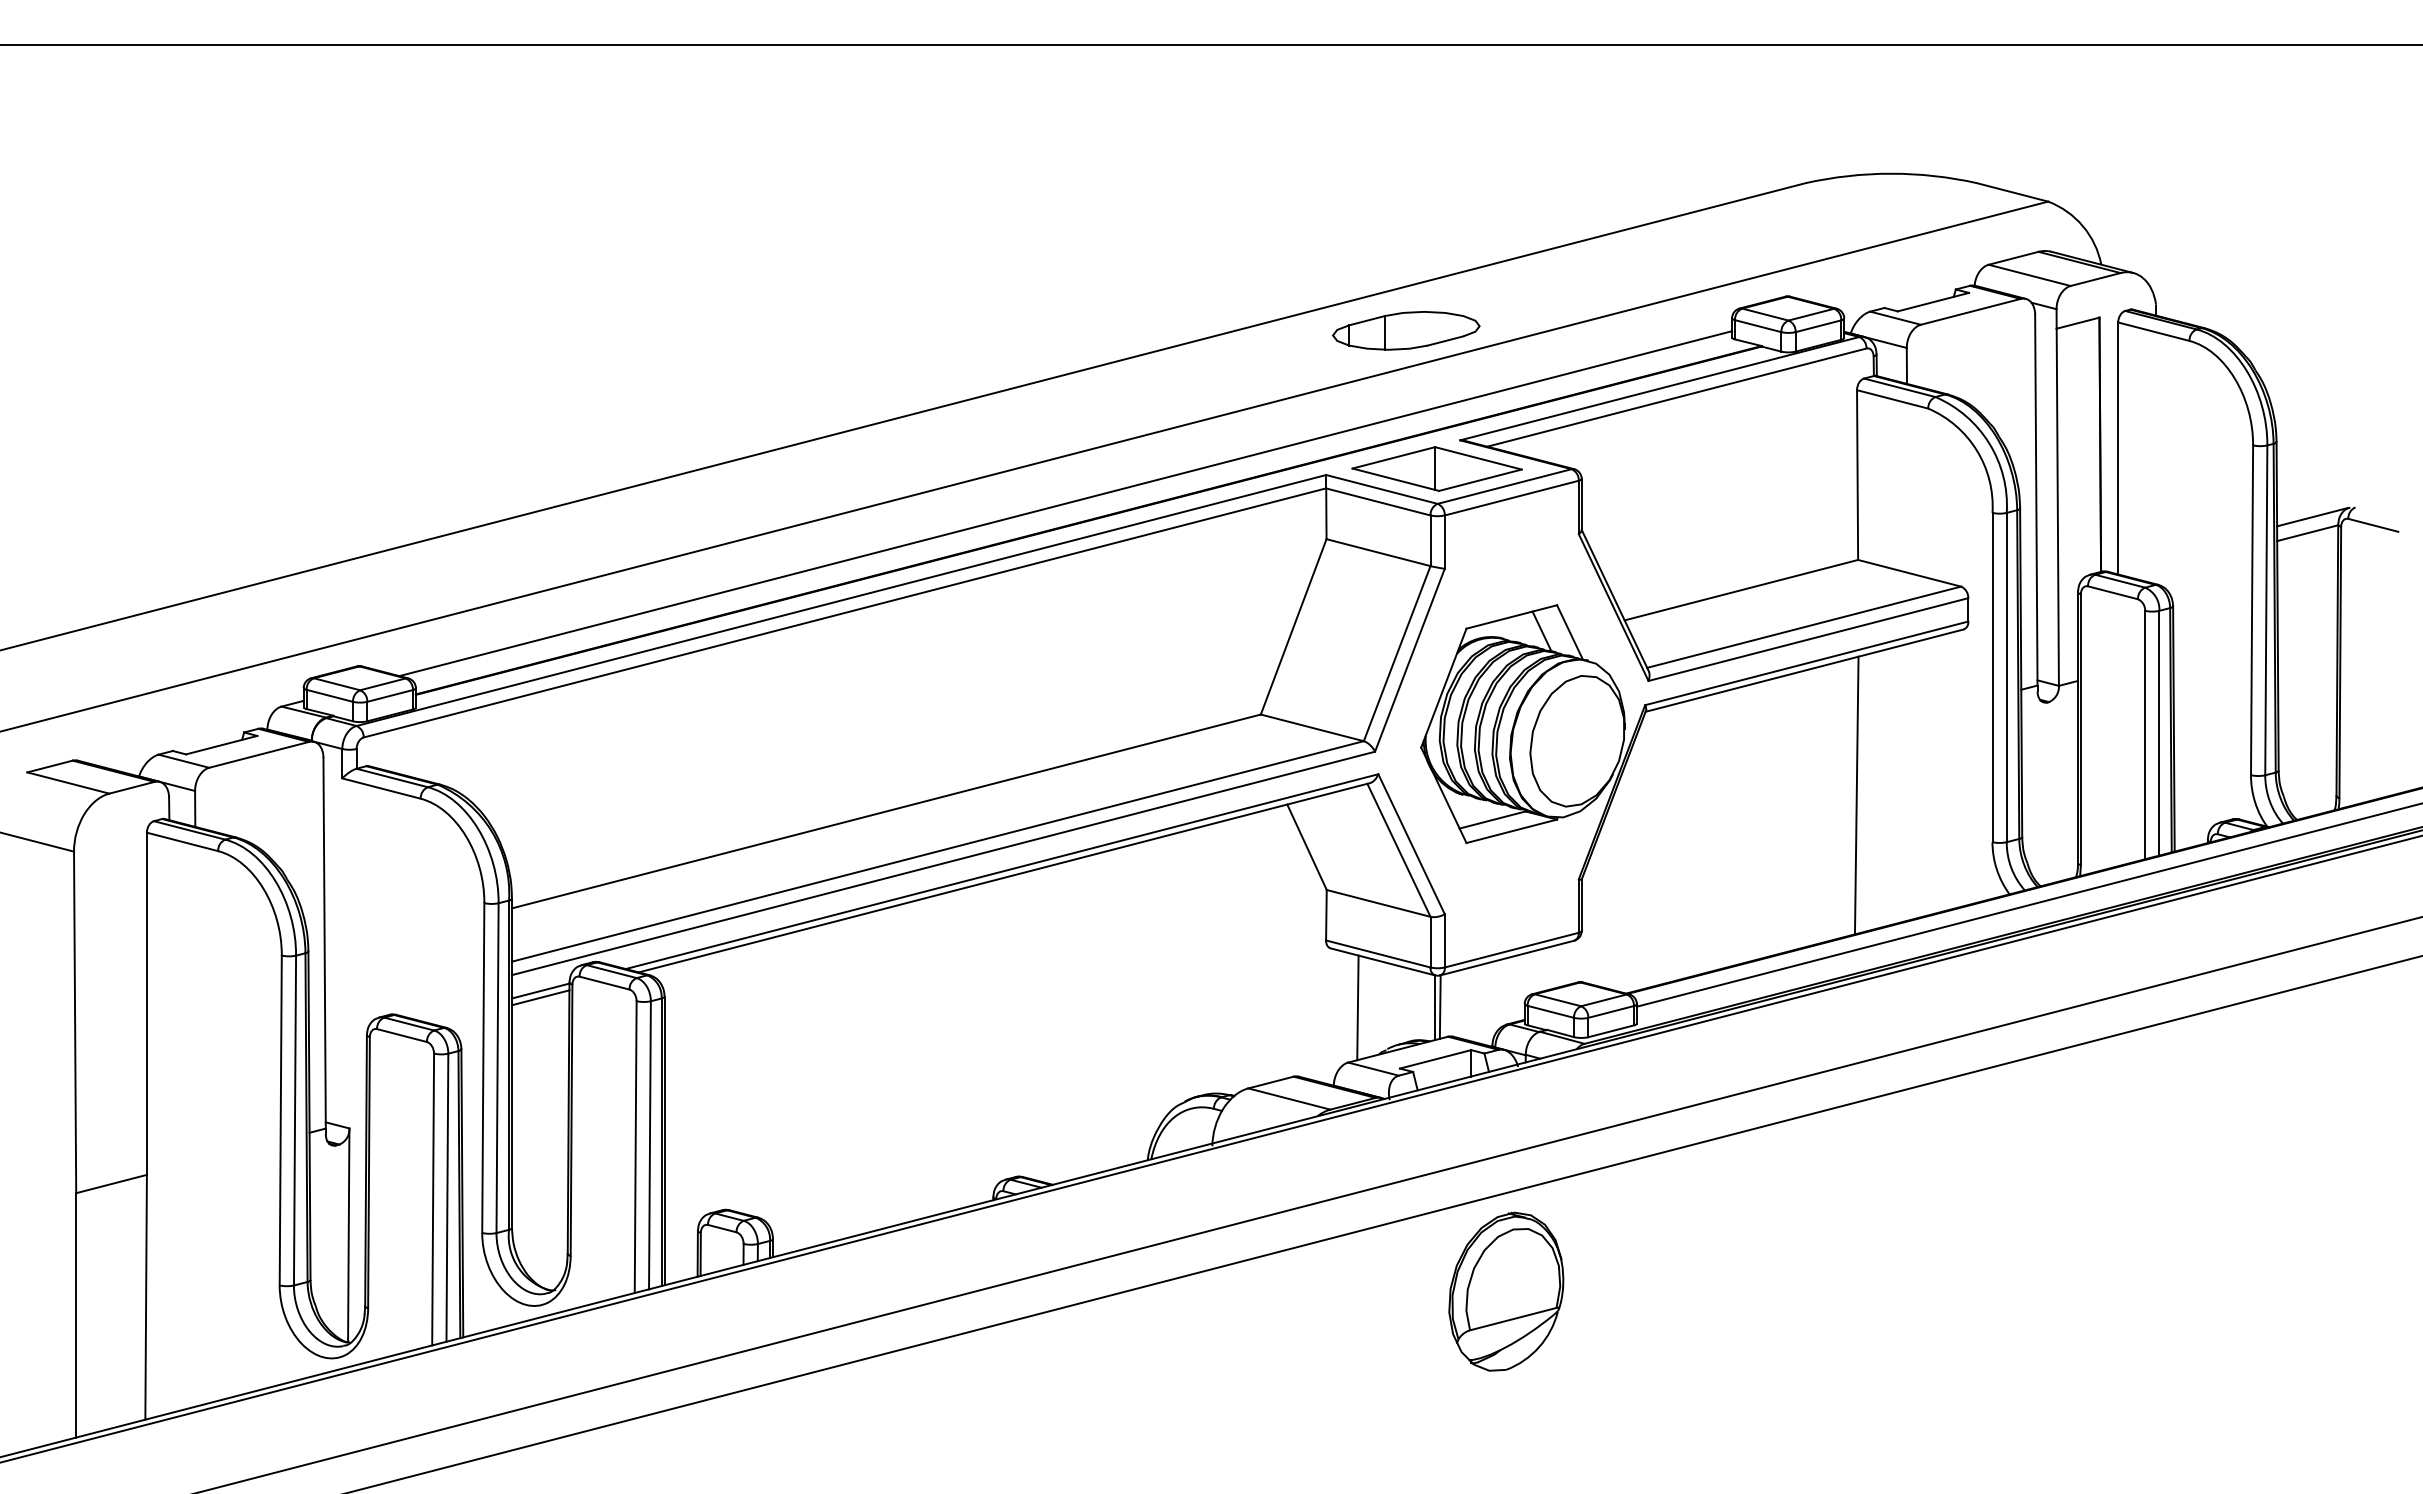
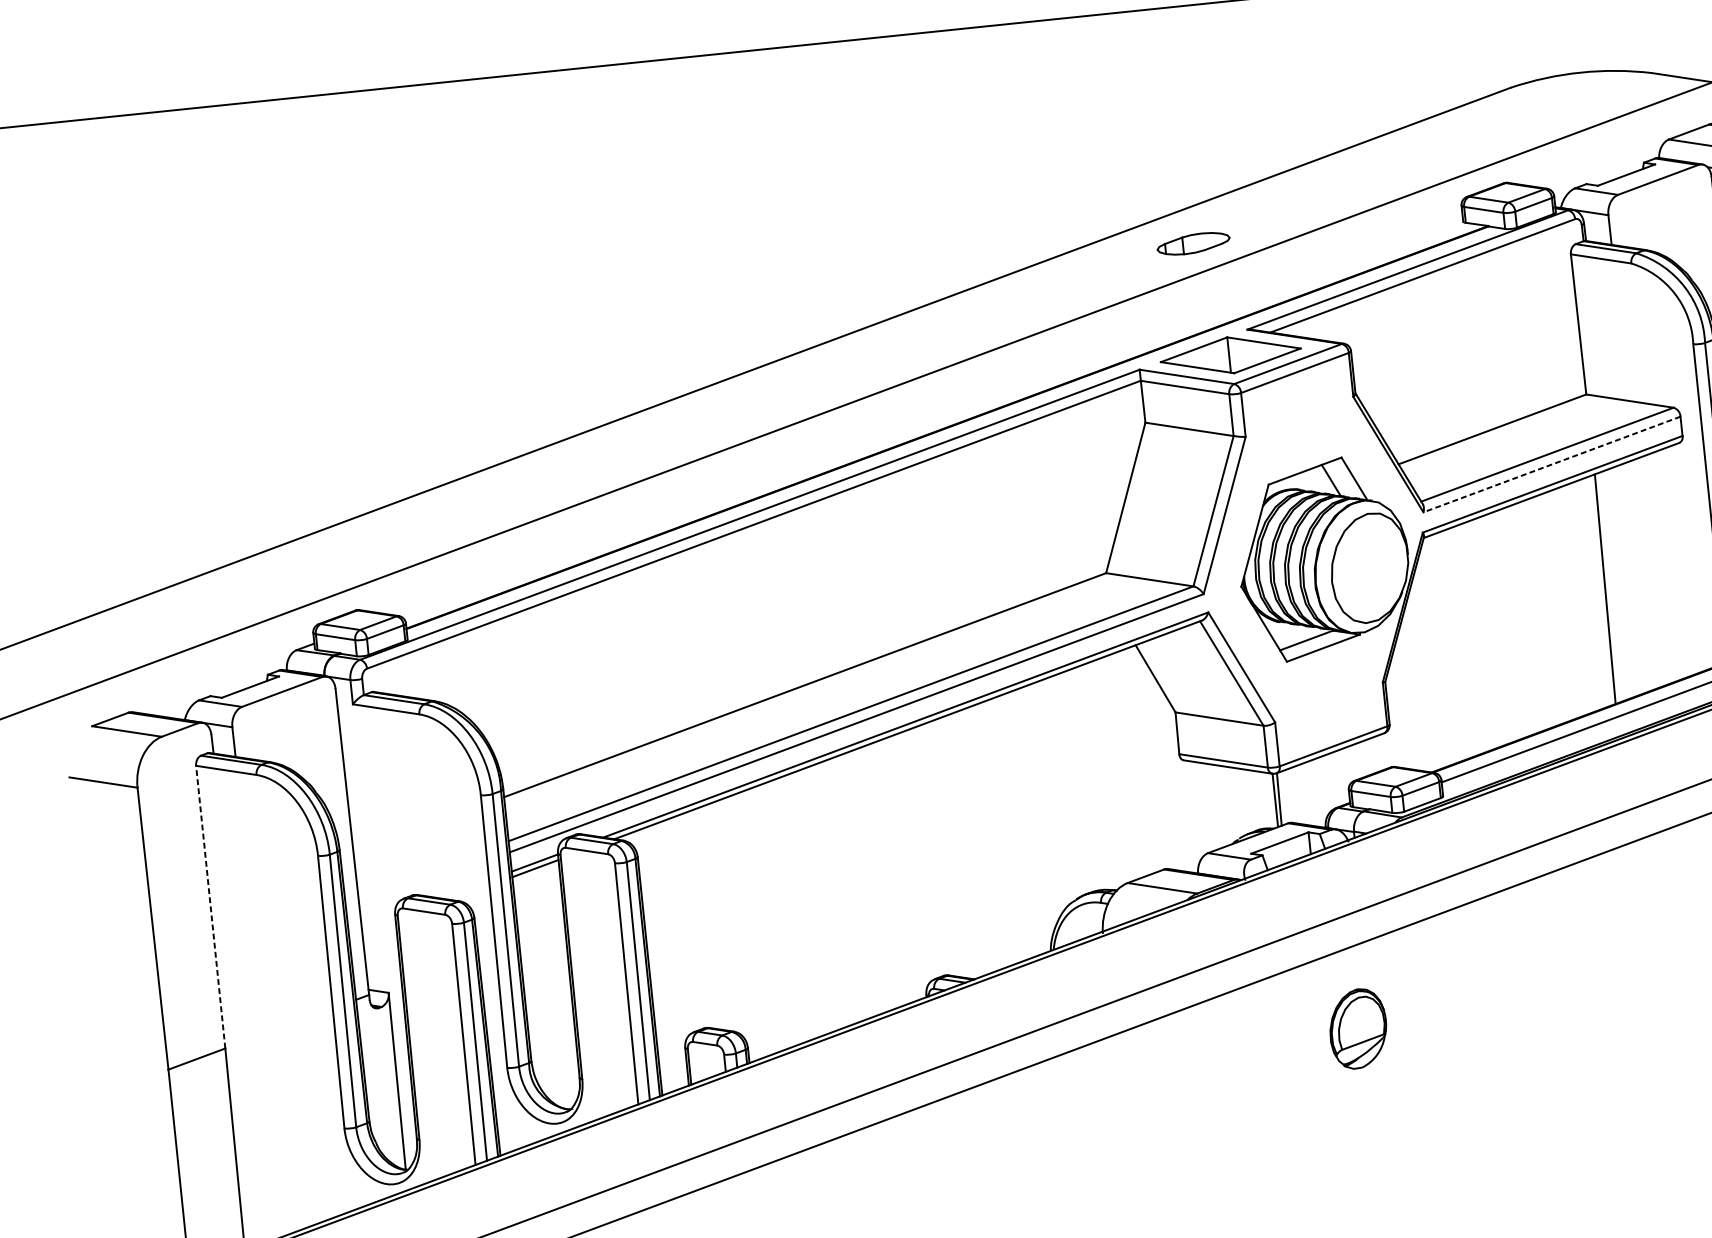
part: (1406, 330) -> (1193, 243), size x0.6
line: (1065, 503) -> (926, 415), removed
line: (1807, 639) -> (1551, 464), solid -> dashed
line: (146, 1003) -> (210, 906), solid -> dashed
line: (1357, 1007) -> (1210, 806), removed
part: (1506, 1291) -> (1358, 1028), size x0.6

